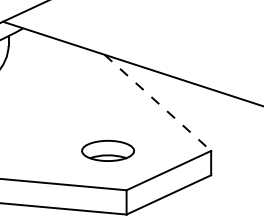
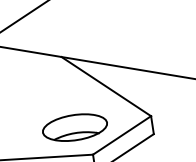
line: (157, 102) -> (106, 86), dashed -> solid
part: (107, 150) -> (74, 127), size x1.67

